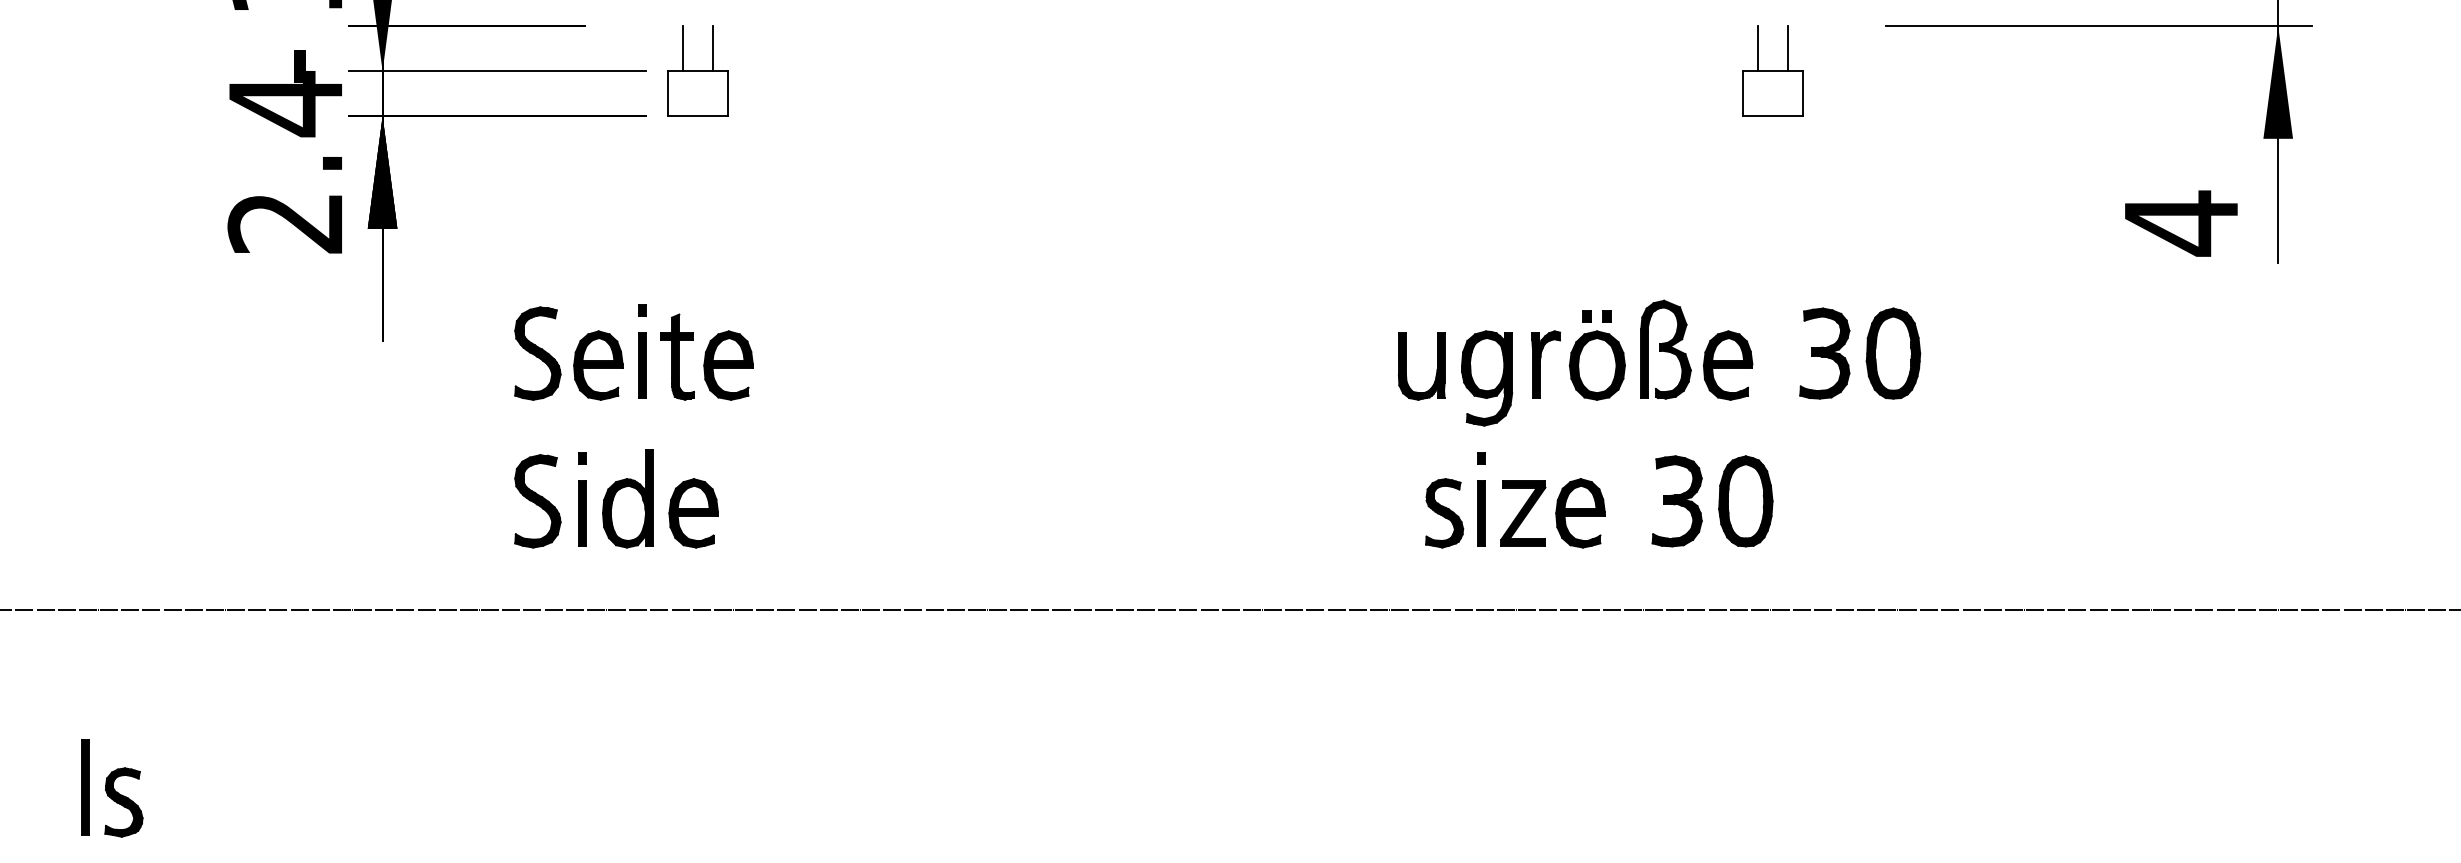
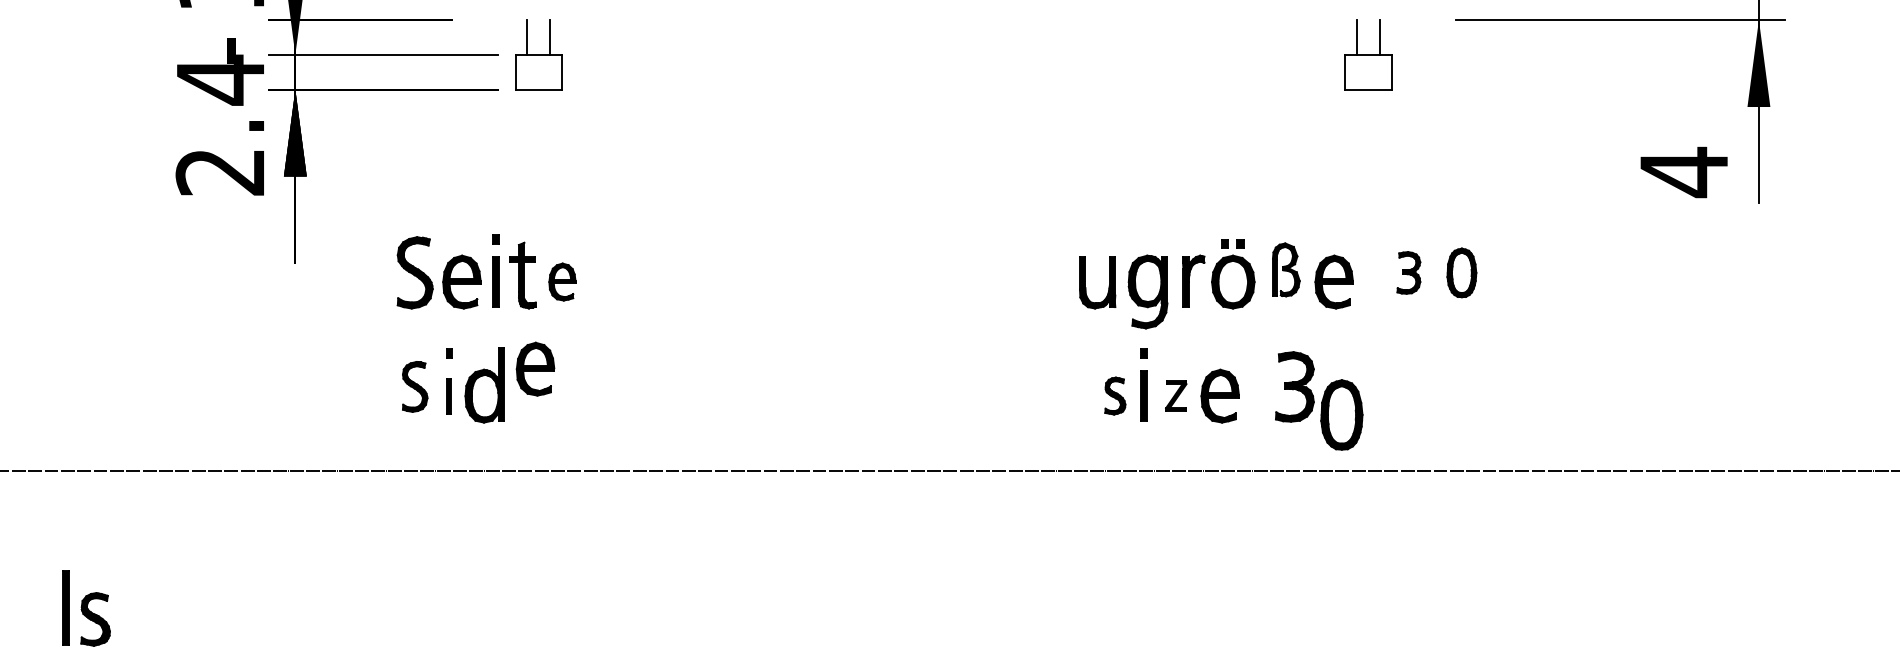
part: (1666, 349) -> (1286, 269), size x0.7
part: (1824, 353) -> (1408, 272), size x0.6
part: (1892, 353) -> (1461, 272), size x0.7
part: (728, 364) -> (562, 281), size x0.7
part: (536, 500) -> (414, 386), size x0.7
part: (1745, 500) -> (1341, 414), moved
part: (582, 512) -> (449, 395), size x0.7
part: (693, 512) -> (535, 368), moved
part: (1444, 512) -> (1115, 395), size x0.7
part: (1523, 512) -> (1176, 395), size x0.6

